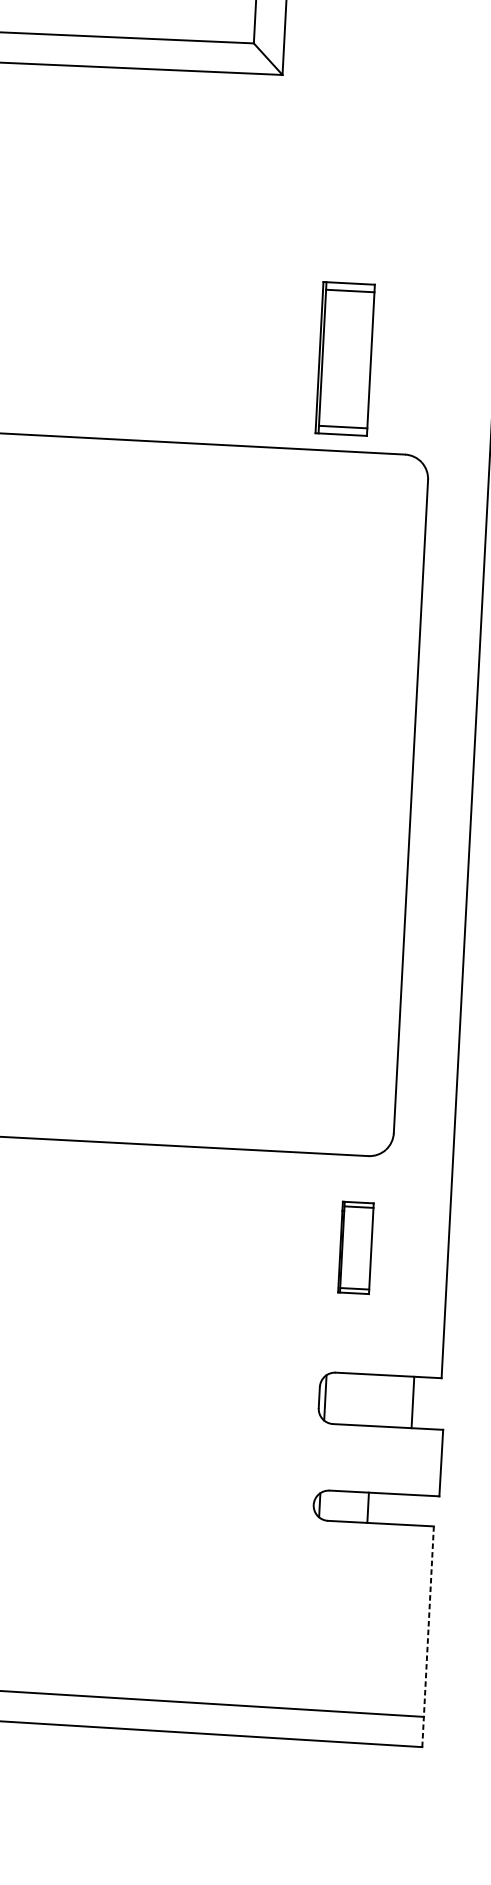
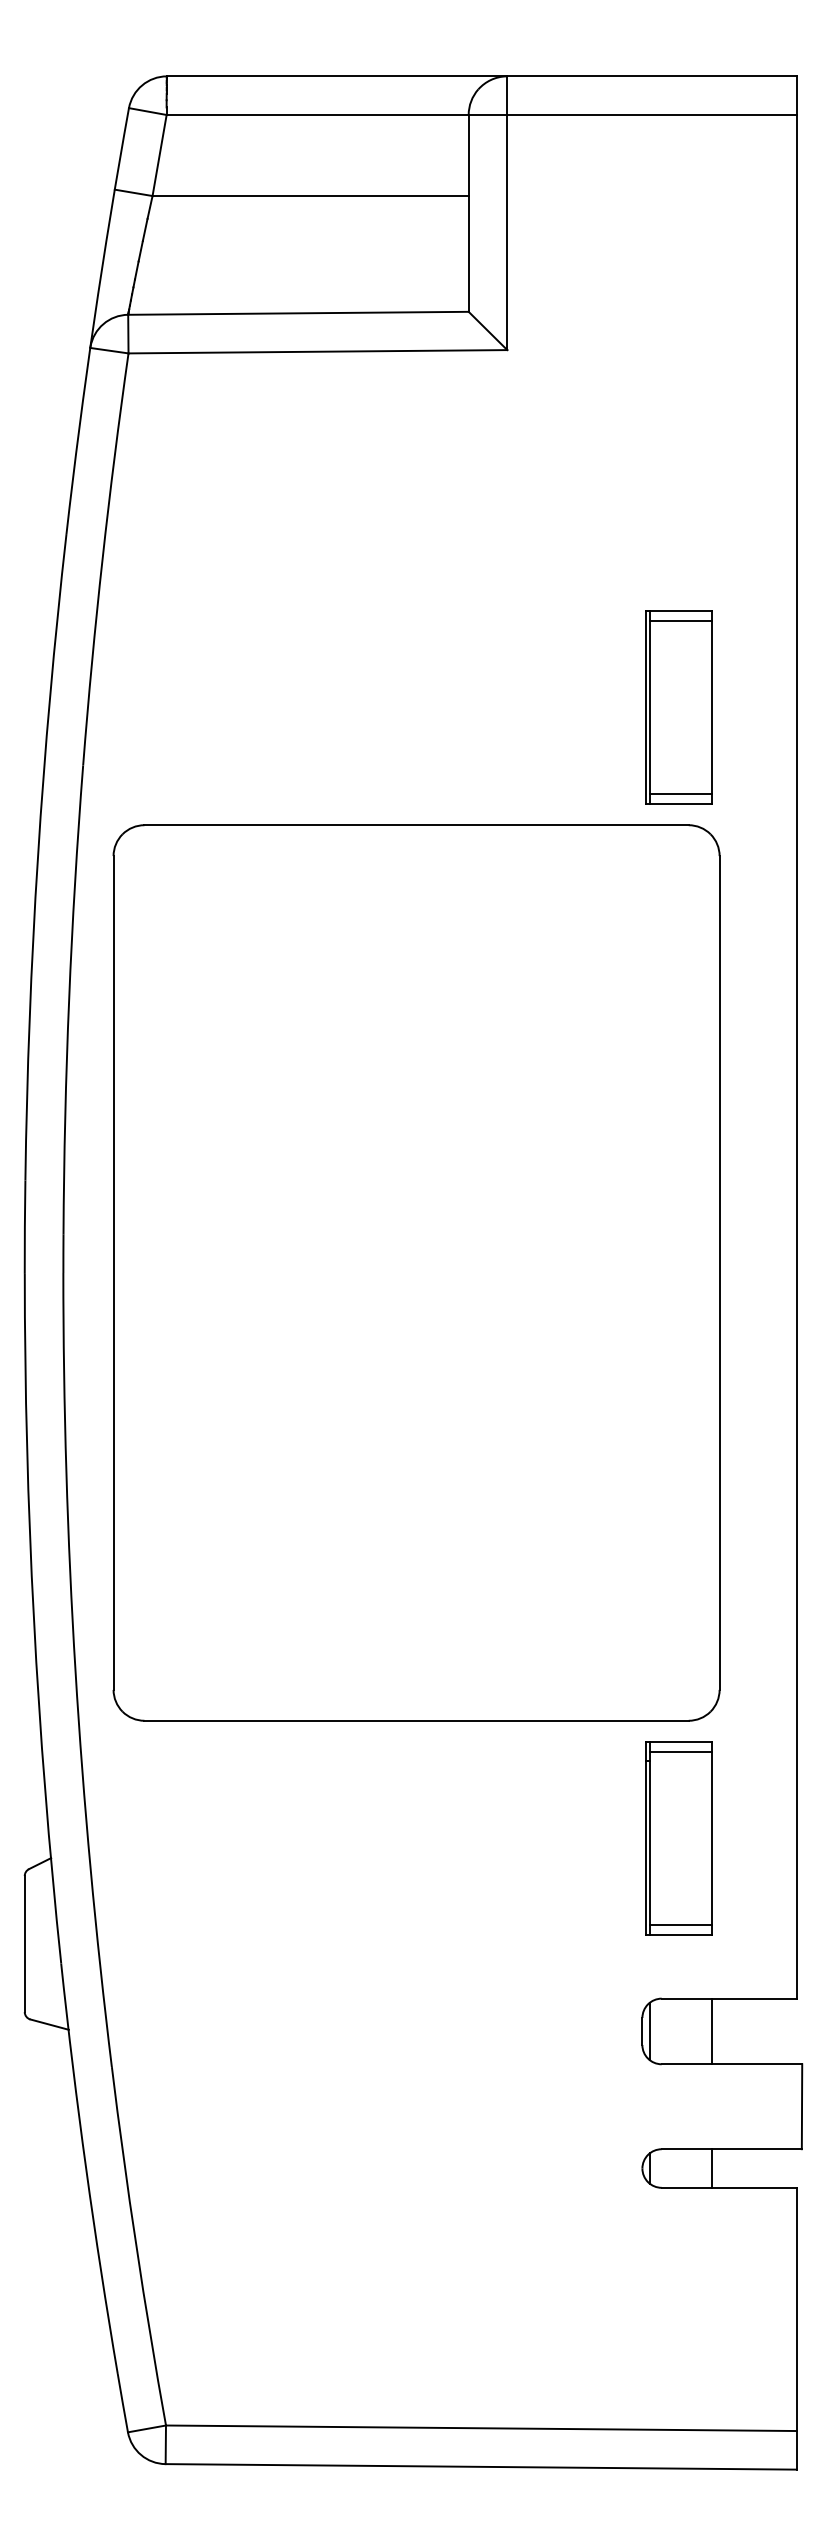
part: (344, 358) -> (678, 707), moved
part: (355, 1247) -> (678, 1838), size x1.67
line: (412, 1402) -> (711, 2031), moved
line: (427, 1636) -> (796, 2328), dashed -> solid

